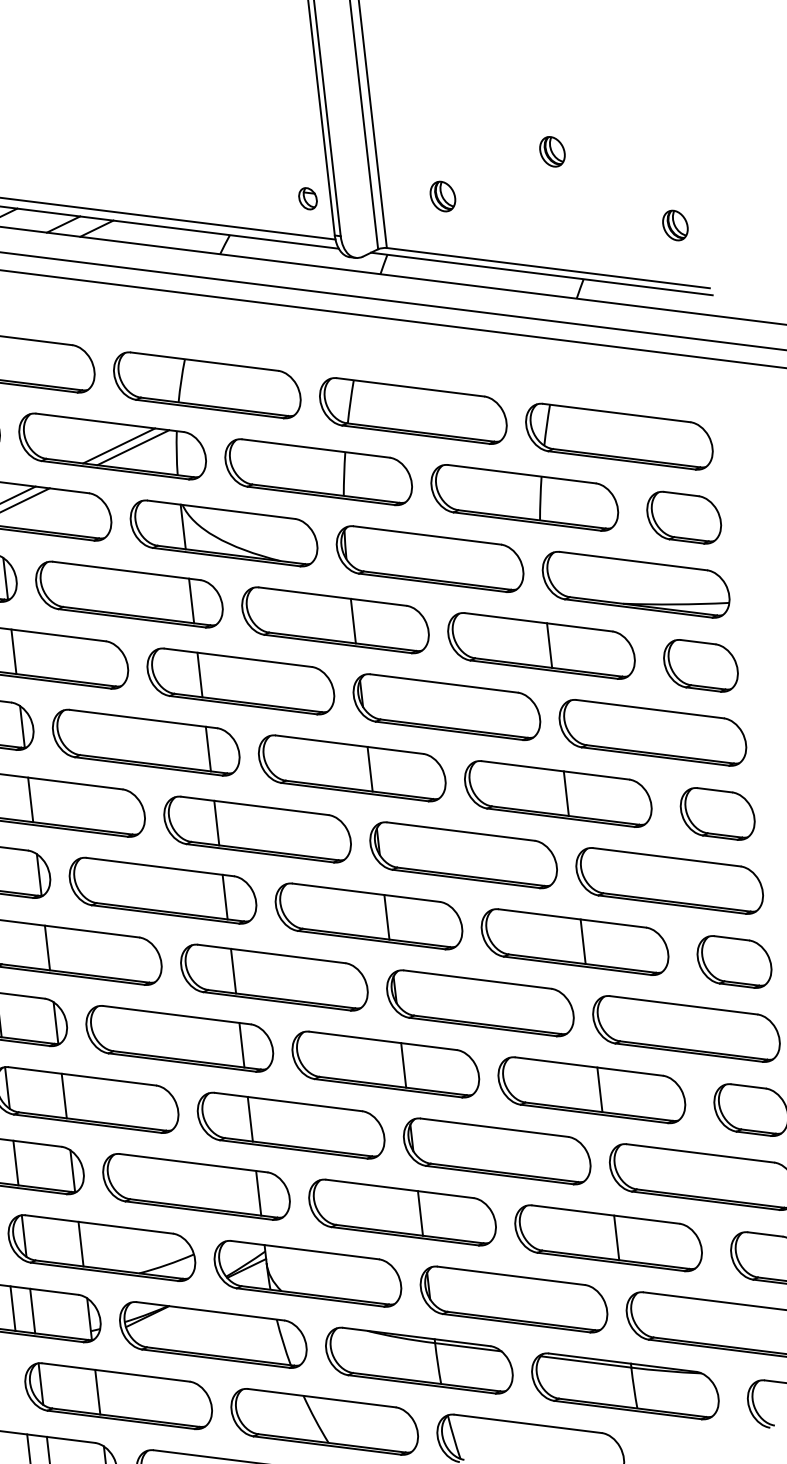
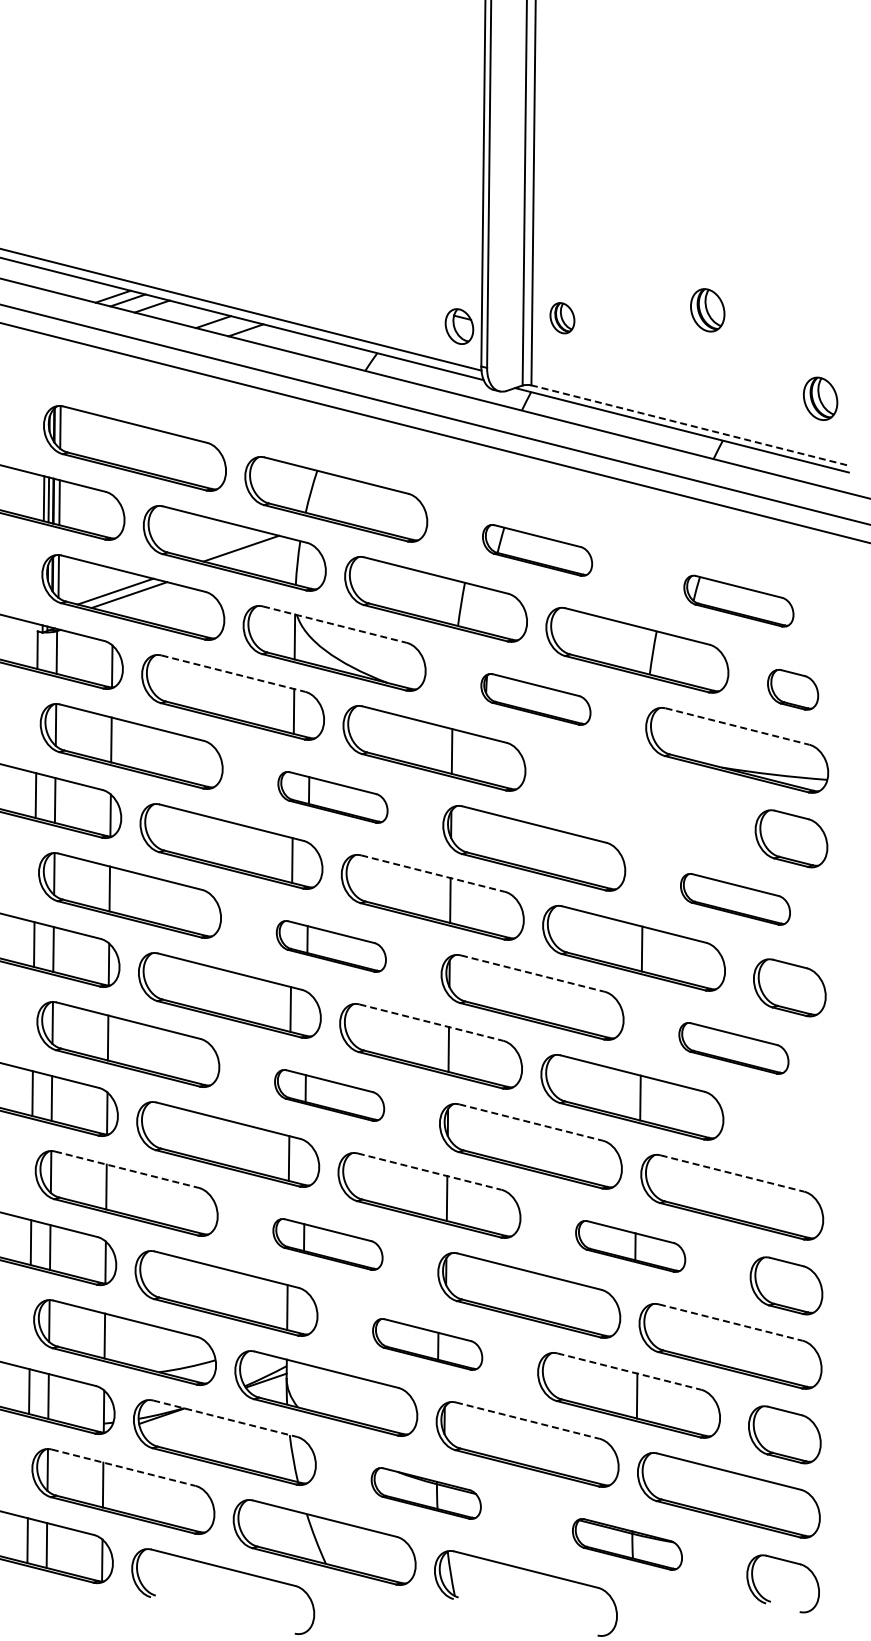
part: (552, 151) -> (707, 310), size x1.4
part: (443, 196) -> (562, 318), moved
part: (307, 198) -> (458, 326), size x1.6
part: (675, 225) -> (820, 398), size x1.4
line: (548, 268) -> (689, 425), solid -> dashed
part: (413, 411) -> (537, 550), size x0.6
part: (618, 435) -> (738, 600), size x0.6
line: (132, 448) -> (254, 552), removed
line: (221, 509) -> (335, 624), solid -> dashed
part: (683, 517) -> (792, 689), size x0.7
part: (429, 559) -> (535, 699), size x0.6
line: (633, 561) -> (737, 726), solid -> dashed
line: (126, 570) -> (233, 673), solid -> dashed
part: (541, 646) -> (635, 799), removed
part: (240, 681) -> (332, 797), size x0.6
part: (652, 732) -> (735, 899), size x0.6
line: (350, 744) -> (433, 873), solid -> dashed
part: (257, 829) -> (331, 946), size x0.6
line: (461, 831) -> (533, 973), solid -> dashed
part: (669, 881) -> (733, 1048), size x0.6
line: (366, 892) -> (431, 1022), solid -> dashed
part: (733, 961) -> (787, 1136), removed
part: (274, 977) -> (329, 1095), size x0.6
line: (478, 979) -> (531, 1122), solid -> dashed
line: (683, 1005) -> (732, 1173), solid -> dashed
line: (383, 1040) -> (430, 1171), solid -> dashed
line: (82, 1076) -> (127, 1169), solid -> dashed
part: (591, 1090) -> (630, 1246), size x0.6
part: (290, 1125) -> (327, 1244), size x0.6
line: (701, 1153) -> (731, 1322), solid -> dashed
part: (402, 1212) -> (427, 1344), size x0.6
line: (606, 1214) -> (629, 1371), solid -> dashed
line: (511, 1275) -> (528, 1420), solid -> dashed
line: (210, 1311) -> (225, 1418), solid -> dashed
part: (419, 1360) -> (426, 1493), size x0.6
line: (116, 1372) -> (124, 1467), solid -> dashed
part: (625, 1386) -> (627, 1544), size x0.6

